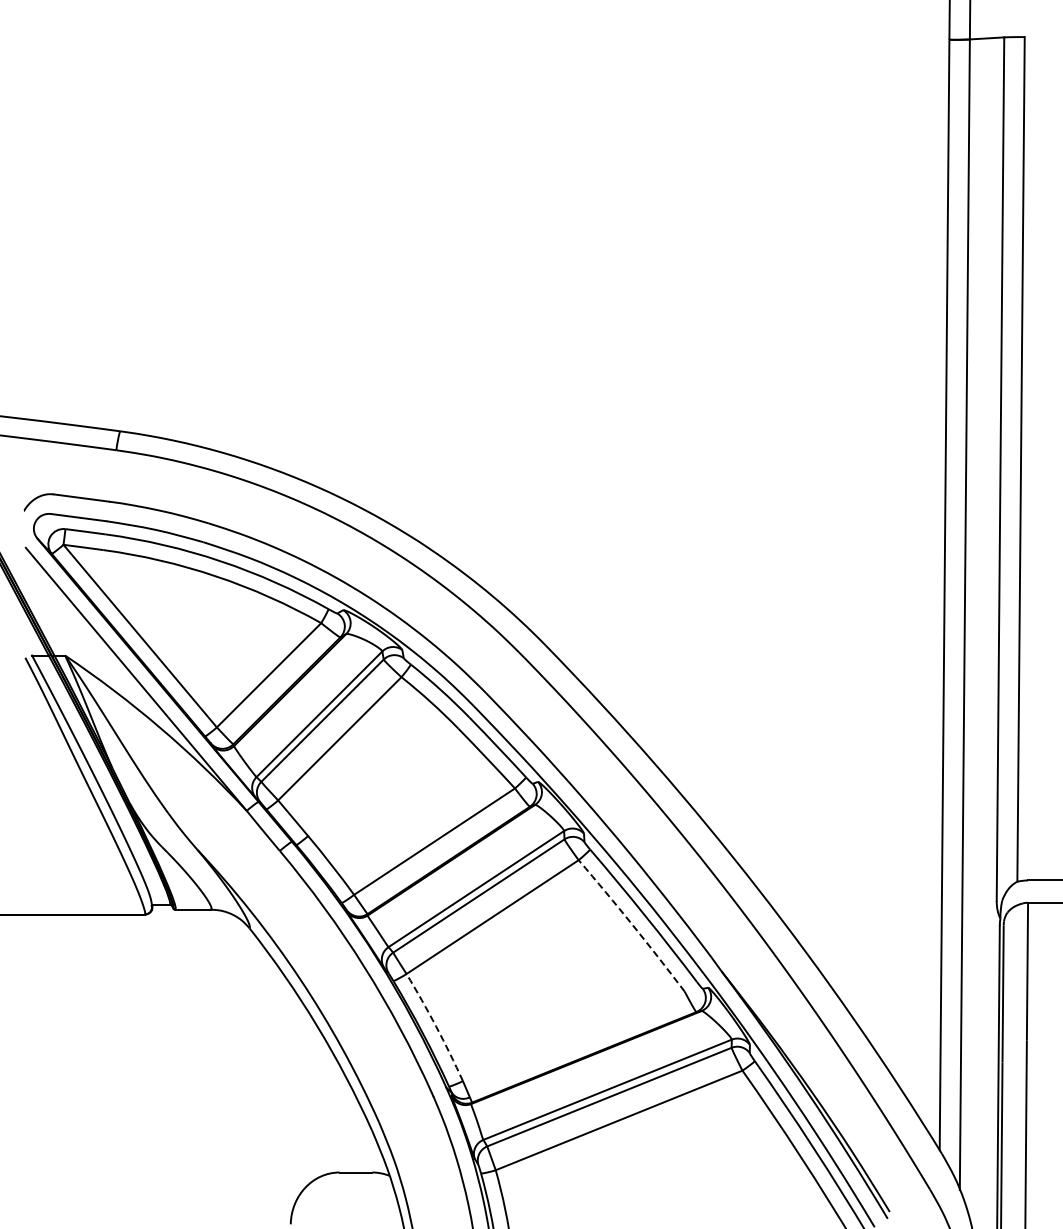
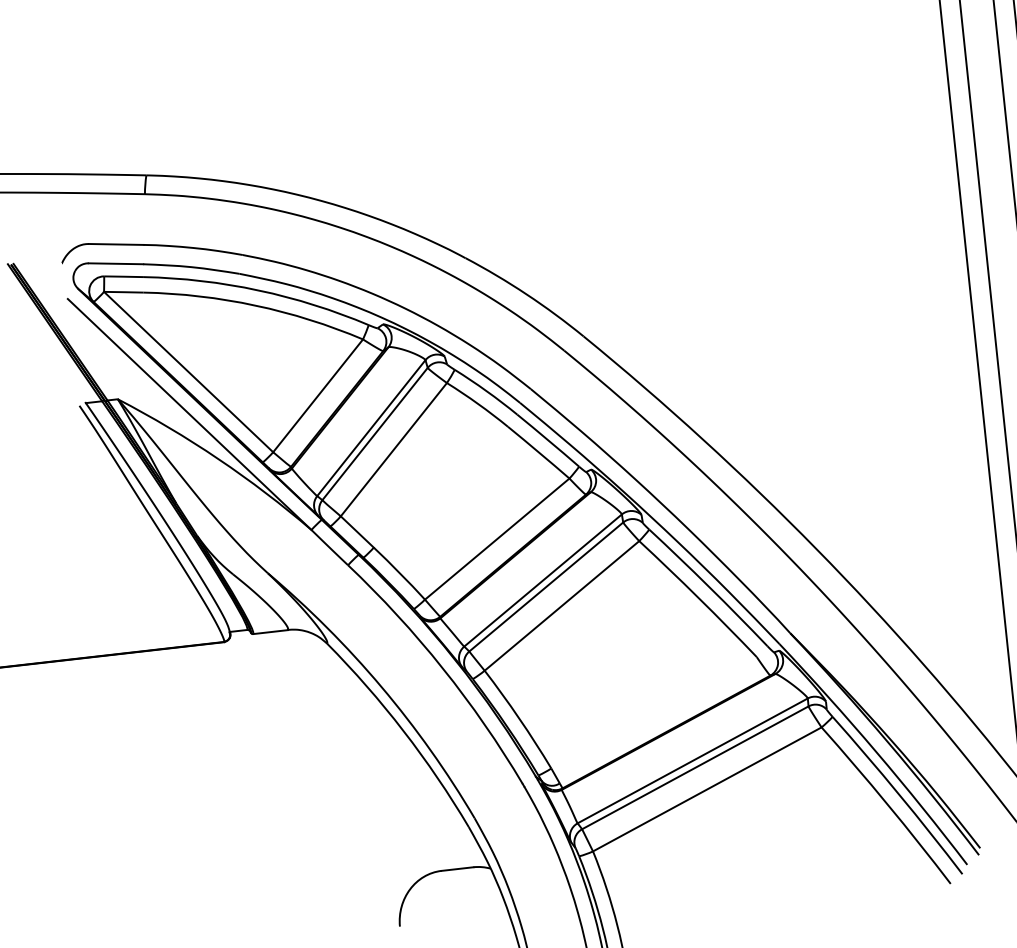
arc: (632, 925) -> (698, 598), dashed -> solid
arc: (436, 1026) -> (519, 718), dashed -> solid

